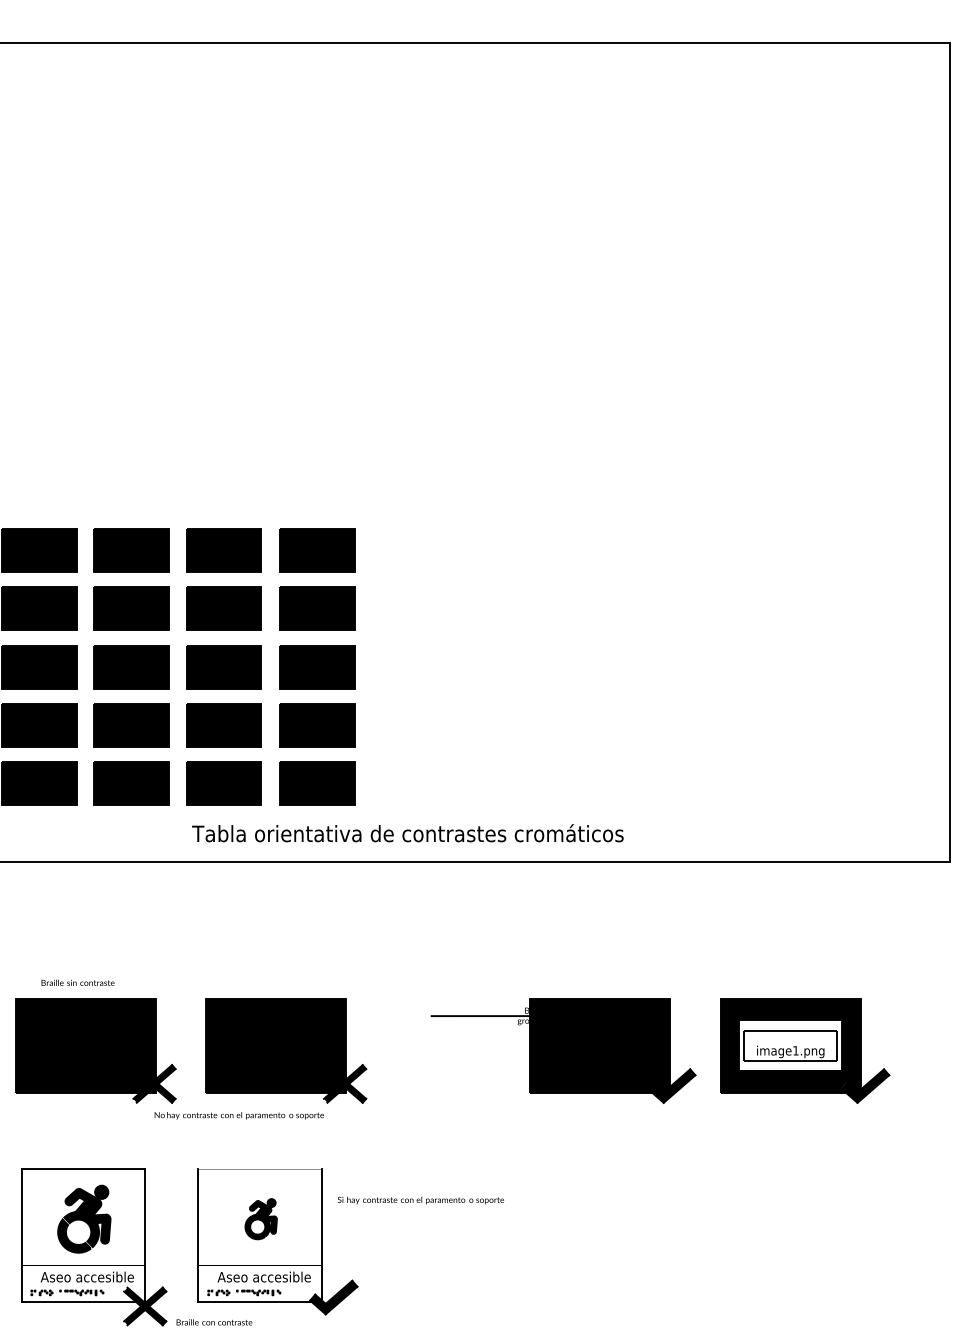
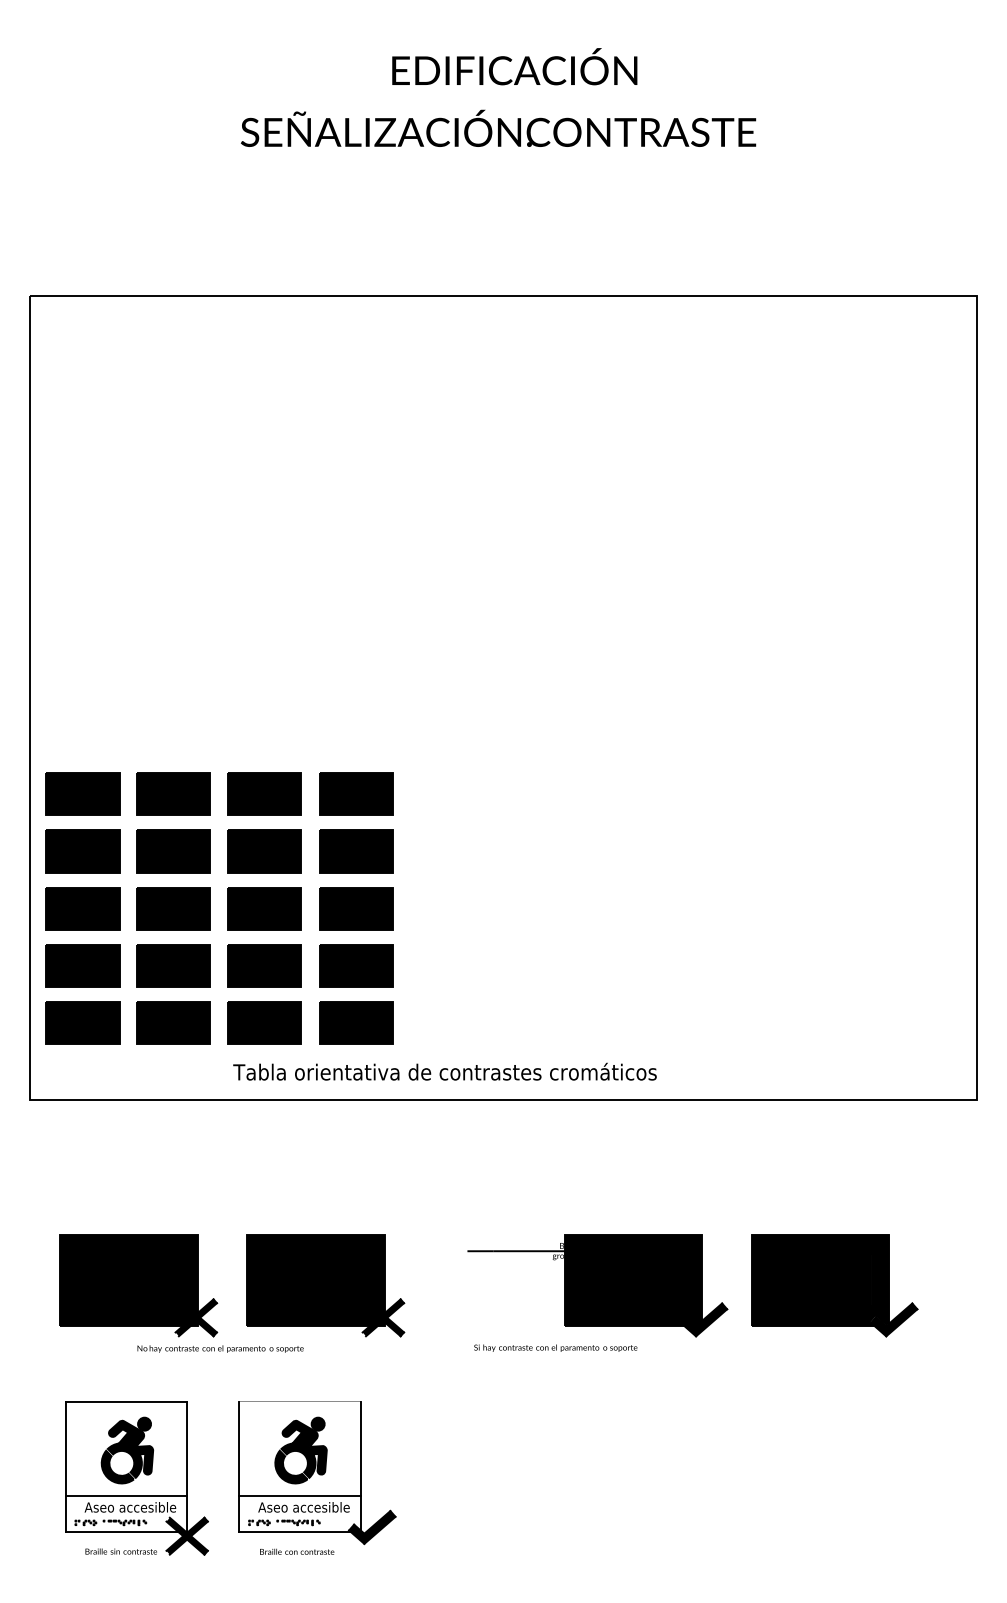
text: (77, 982) -> (120, 1551), moved
fill: (790, 1044) -> (820, 1279), added
text: (239, 1115) -> (220, 1348), moved
text: (420, 1199) -> (555, 1347), moved
part: (260, 1219) -> (300, 1450), size x1.67
line: (83, 1264) -> (126, 1495), added
line: (259, 1264) -> (299, 1495), added
text: (214, 1322) -> (297, 1551), moved

